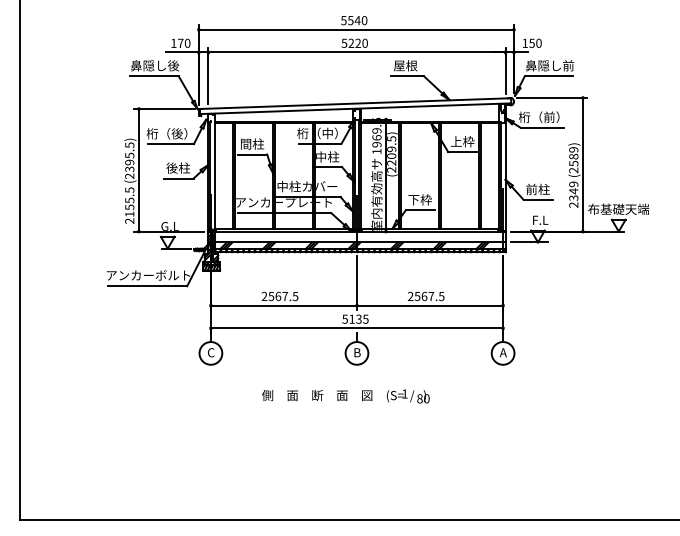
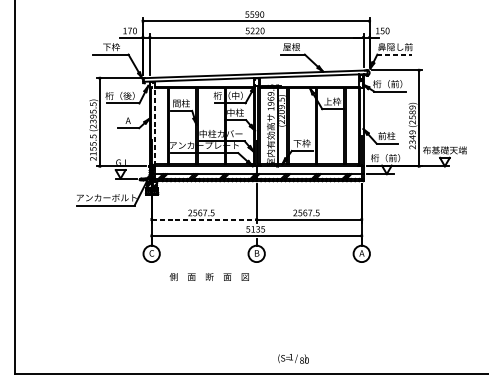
text: (357, 20) -> (257, 14), 5540 -> 5590
text: (155, 65) -> (111, 46), 鼻隠し後 -> 下枠
line: (549, 76) -> (395, 54), solid -> dashed
text: (178, 167) -> (128, 120), 後柱 -> A
line: (215, 172) -> (154, 123), solid -> dashed
text: (536, 219) -> (385, 157), F.L -> 桁（前）
line: (284, 305) -> (204, 219), solid -> dashed
text: (317, 395) -> (209, 276), moved
text: (408, 396) -> (293, 358), moved

